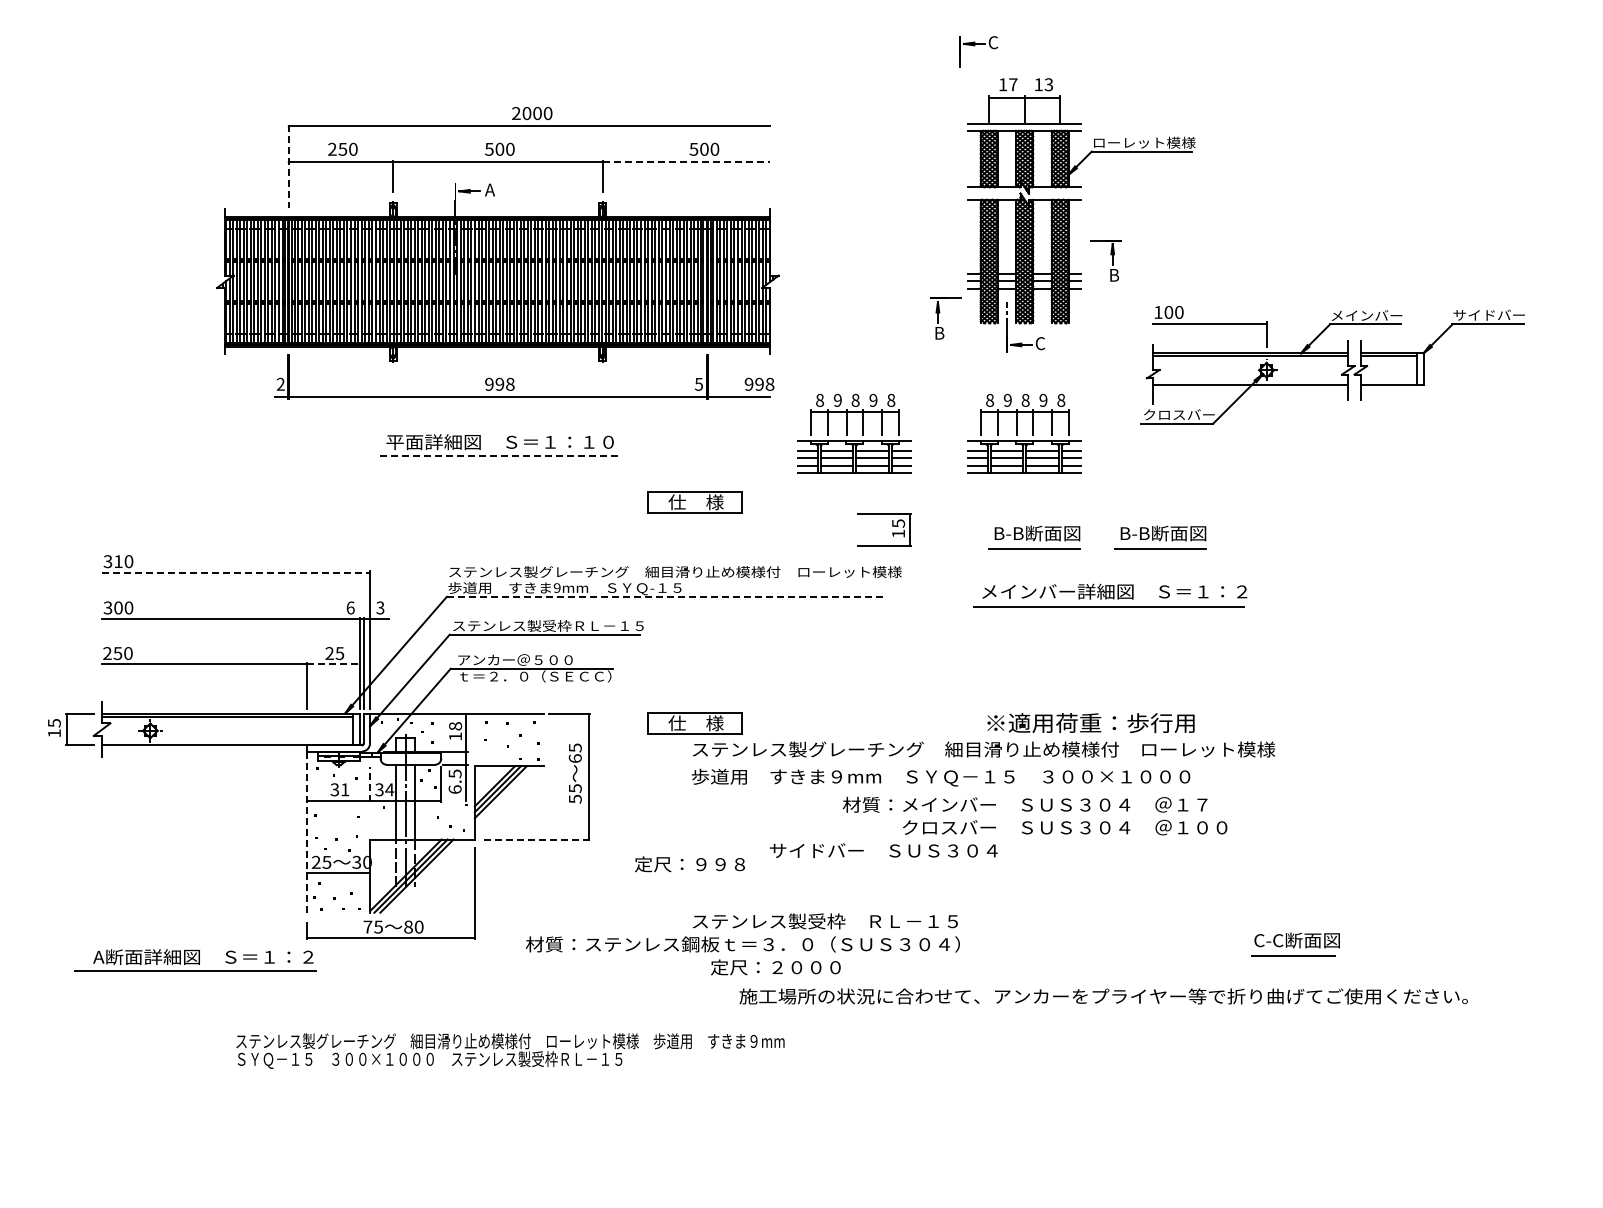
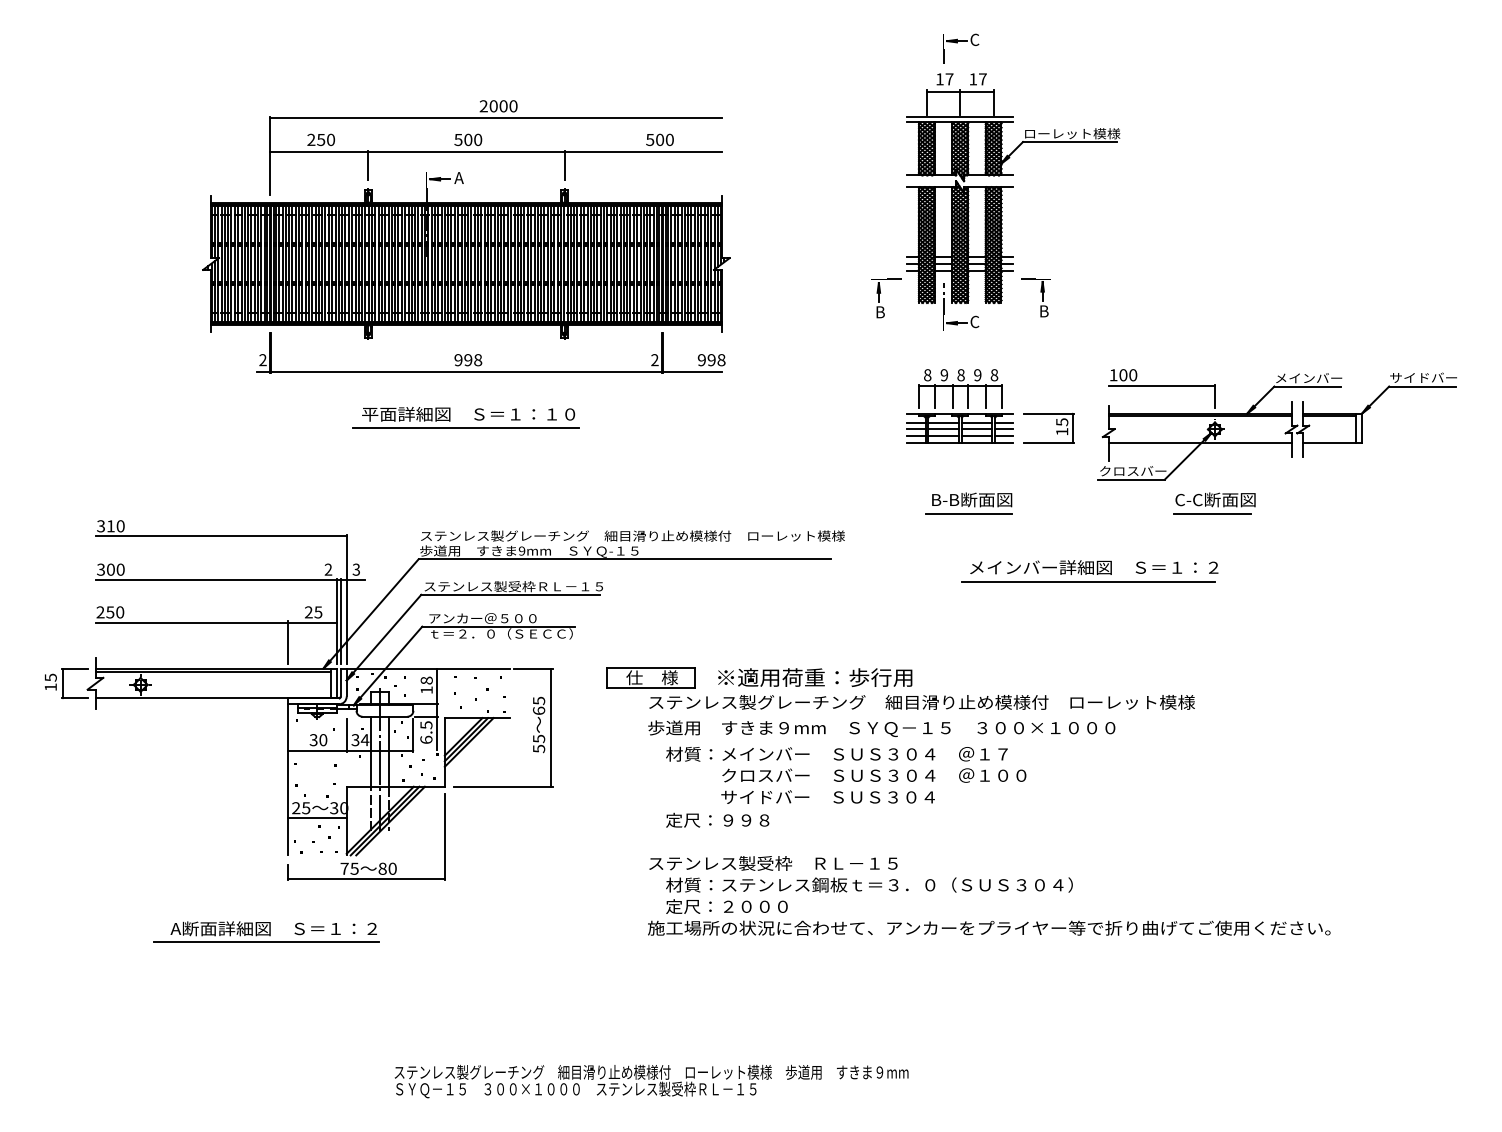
part: (974, 46) -> (957, 43), moved
text: (1048, 84) -> (982, 79), 13 -> 17
line: (686, 162) -> (643, 152), dashed -> solid
line: (288, 167) -> (270, 156), dashed -> solid
part: (1112, 260) -> (1042, 297), moved
part: (1332, 365) -> (1276, 424), moved
text: (698, 383) -> (654, 359), 5 -> 2
part: (847, 433) -> (794, 406), removed
line: (496, 456) -> (465, 427), dashed -> solid
part: (694, 502) -> (650, 470), removed
part: (892, 526) -> (1056, 424), moved
part: (1160, 537) -> (1087, 503), removed
line: (236, 572) -> (221, 536), dashed -> solid
part: (1110, 595) -> (1090, 571), moved
line: (666, 596) -> (624, 558), dashed -> solid
text: (350, 607) -> (328, 569), 6 -> 2
line: (333, 664) -> (312, 622), dashed -> solid
text: (1090, 723) -> (814, 677), moved
line: (370, 784) -> (347, 735), dashed -> solid
text: (345, 789) -> (323, 739), 31 -> 30
text: (1034, 815) -> (845, 764), moved
line: (307, 832) -> (288, 780), dashed -> solid
line: (536, 839) -> (502, 786), dashed -> solid
text: (689, 864) -> (717, 820), moved
text: (742, 944) -> (869, 885), moved
part: (1295, 944) -> (1213, 503), moved
part: (195, 960) -> (266, 931), moved
text: (1103, 996) -> (989, 928), moved
text: (510, 1050) -> (651, 1080), moved

